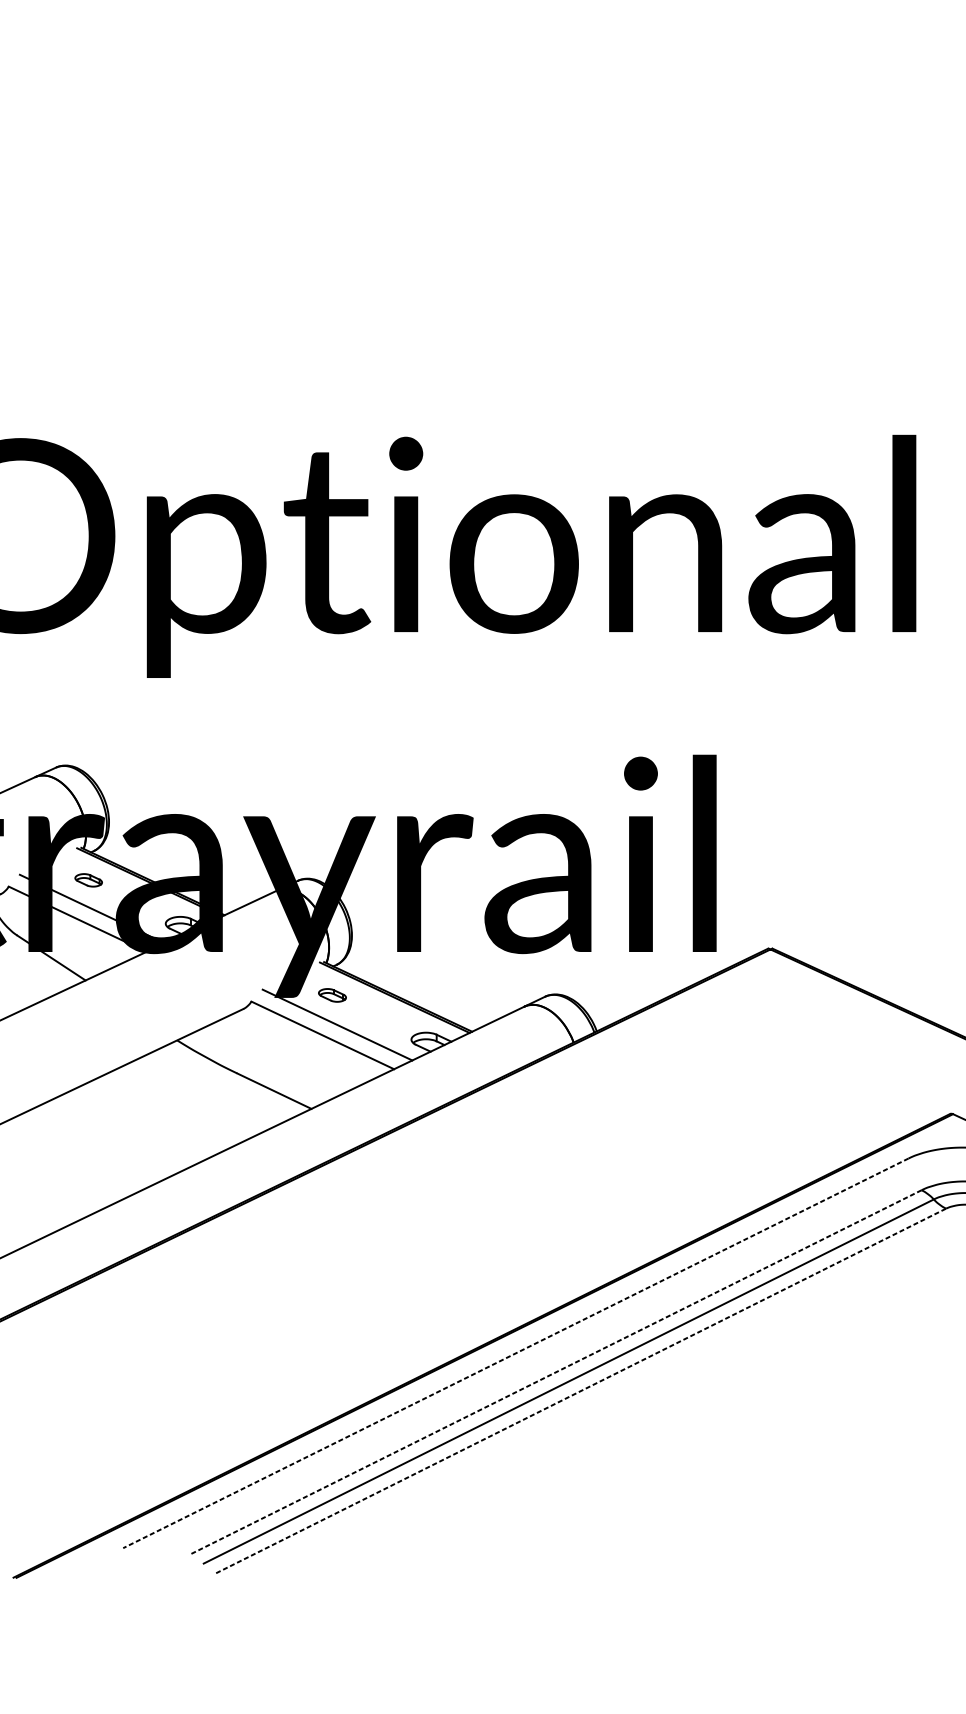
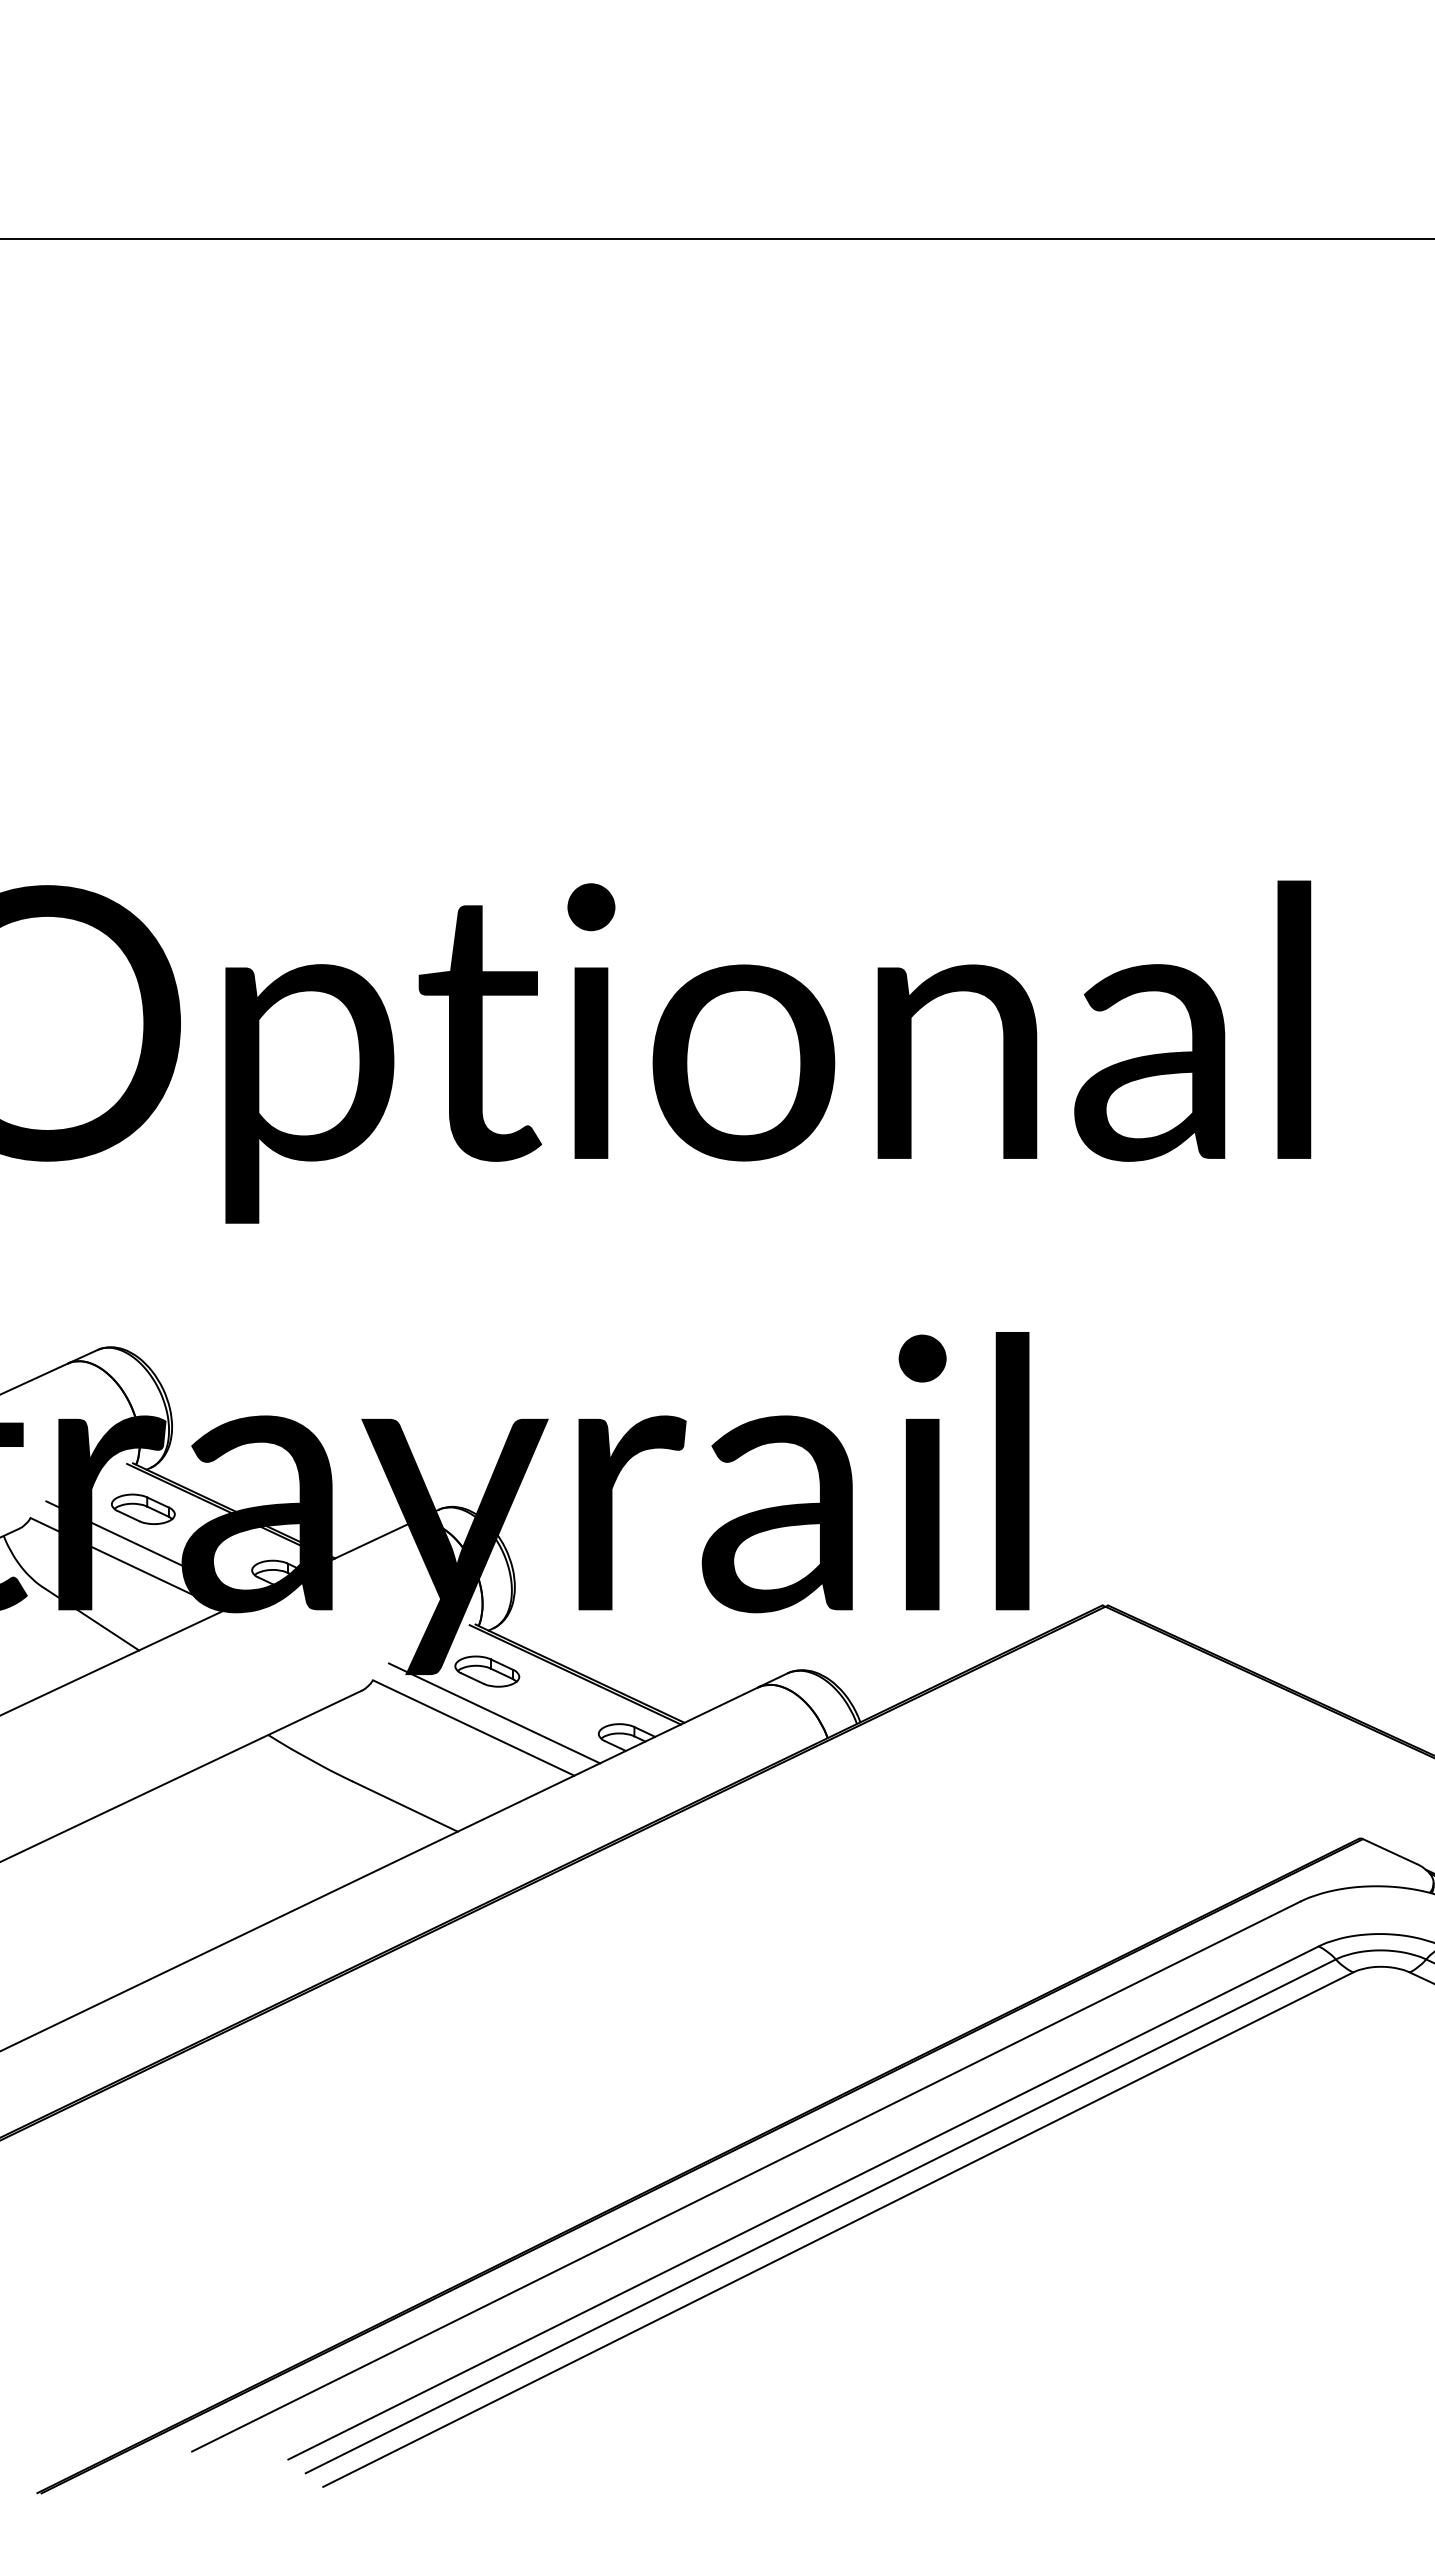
part: (88, 879) -> (143, 1508), size x1.67
part: (332, 995) -> (487, 1671), size x1.67
line: (516, 1353) -> (746, 2176), dashed -> solid
line: (556, 1372) -> (803, 2203), dashed -> solid
line: (581, 1390) -> (838, 2229), dashed -> solid

